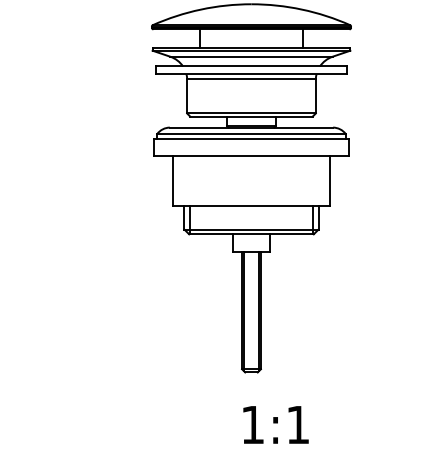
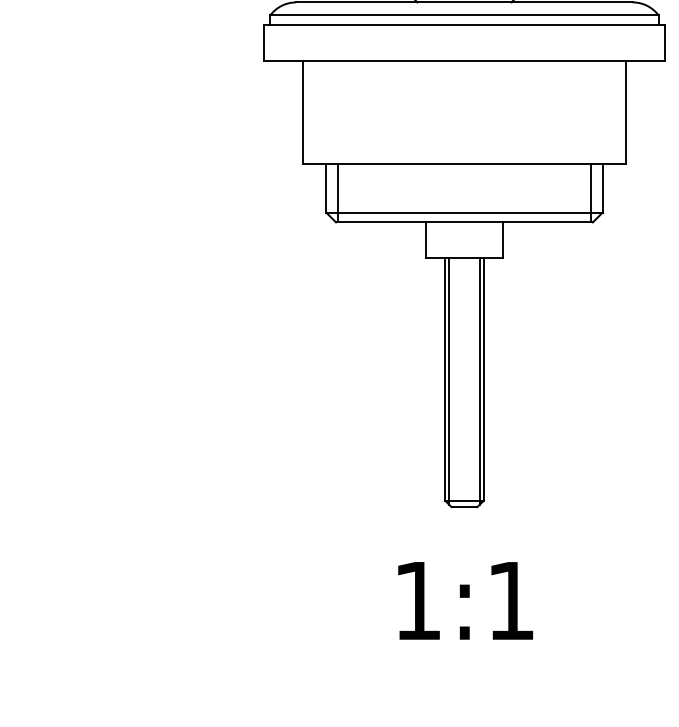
text: (275, 424) -> (464, 599), moved

